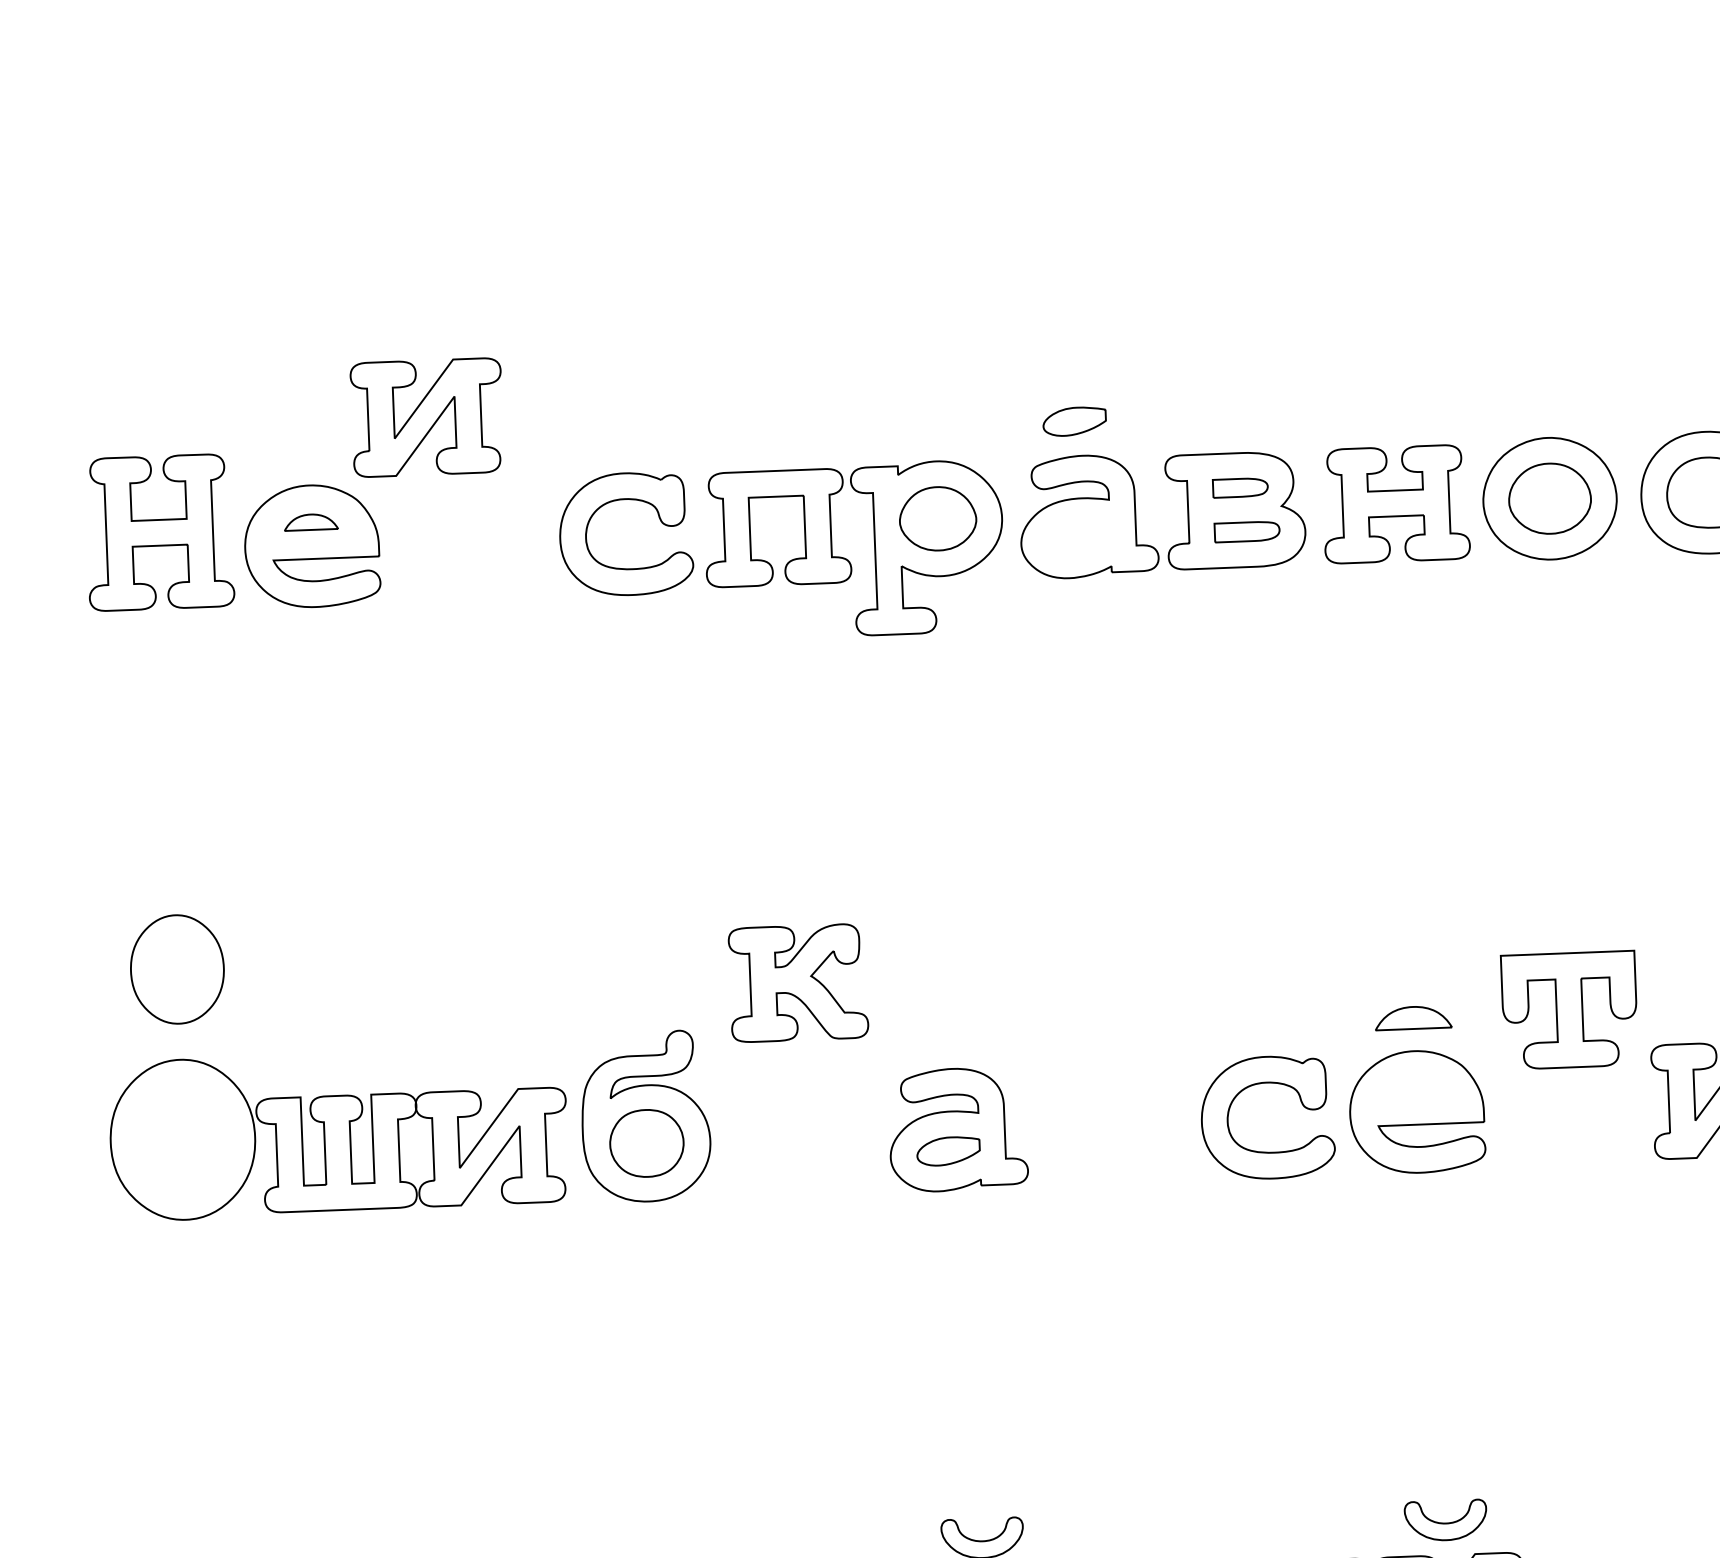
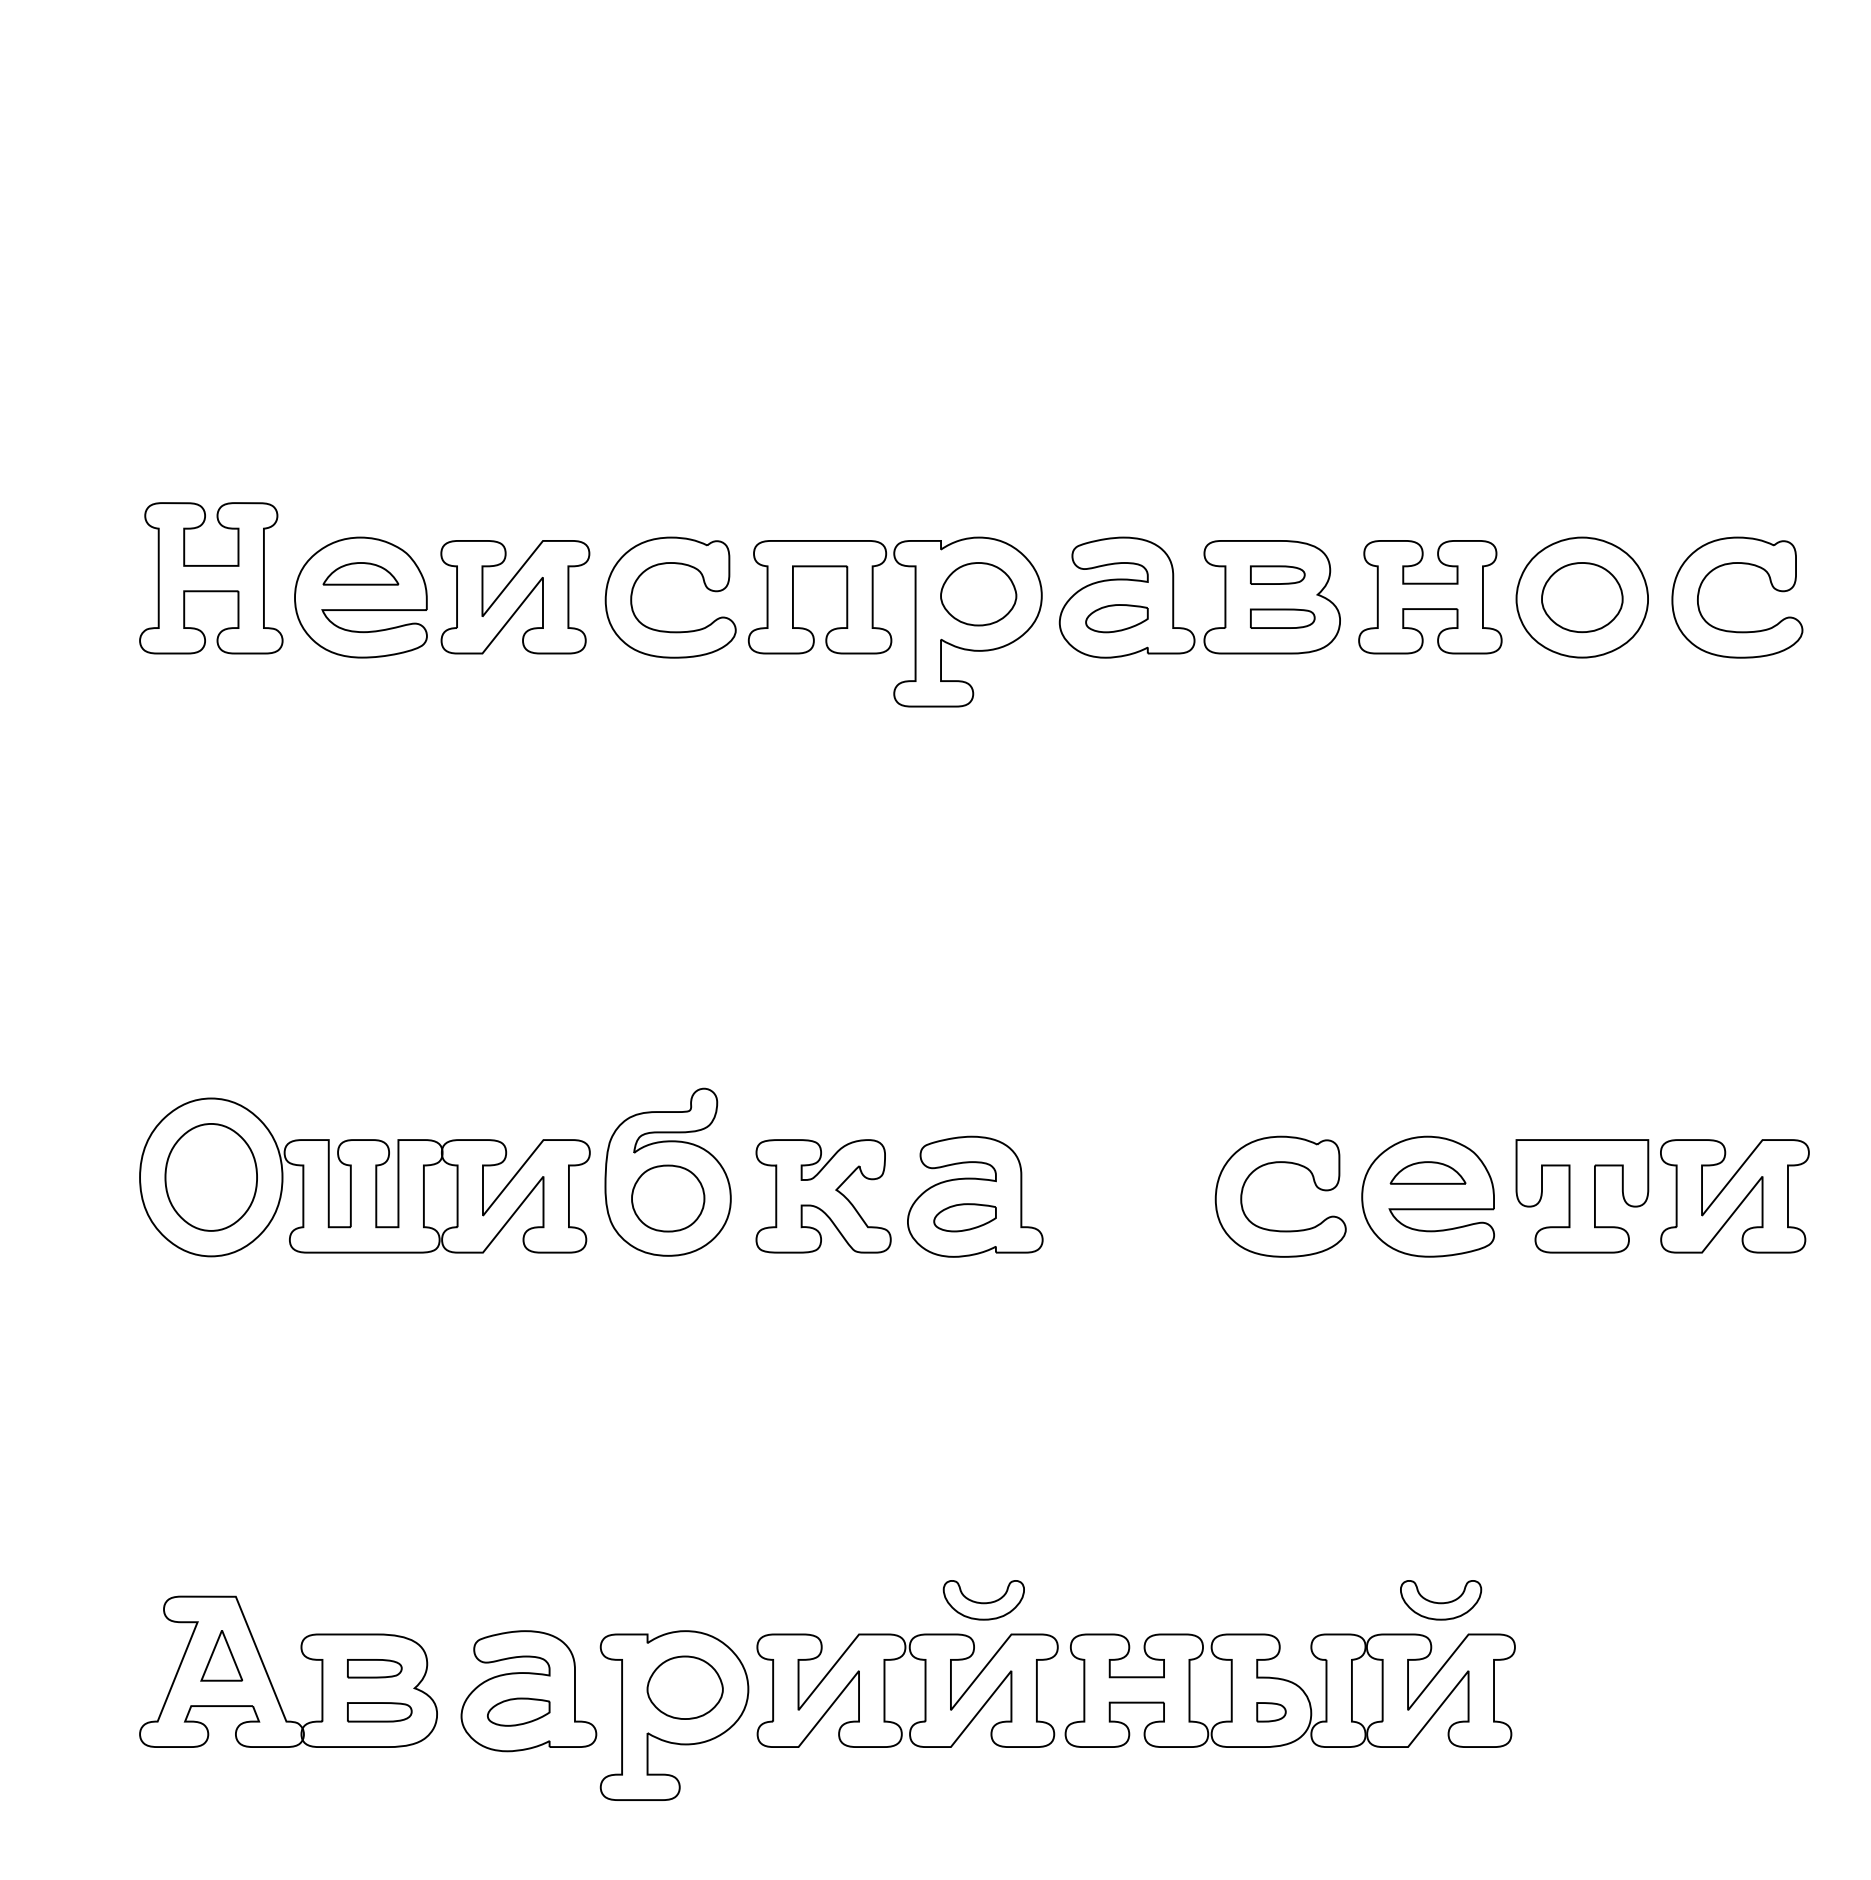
part: (427, 417) -> (515, 597), moved
part: (1074, 421) -> (1116, 618), moved
part: (310, 521) -> (360, 573), size x1.43
part: (176, 969) -> (210, 1177), moved
part: (798, 983) -> (823, 1196), moved
part: (1569, 1010) -> (1582, 1196), moved
part: (1412, 1017) -> (1427, 1172), moved

